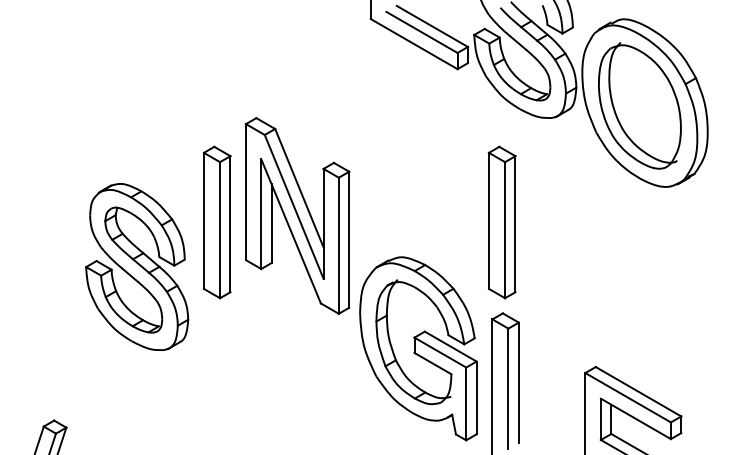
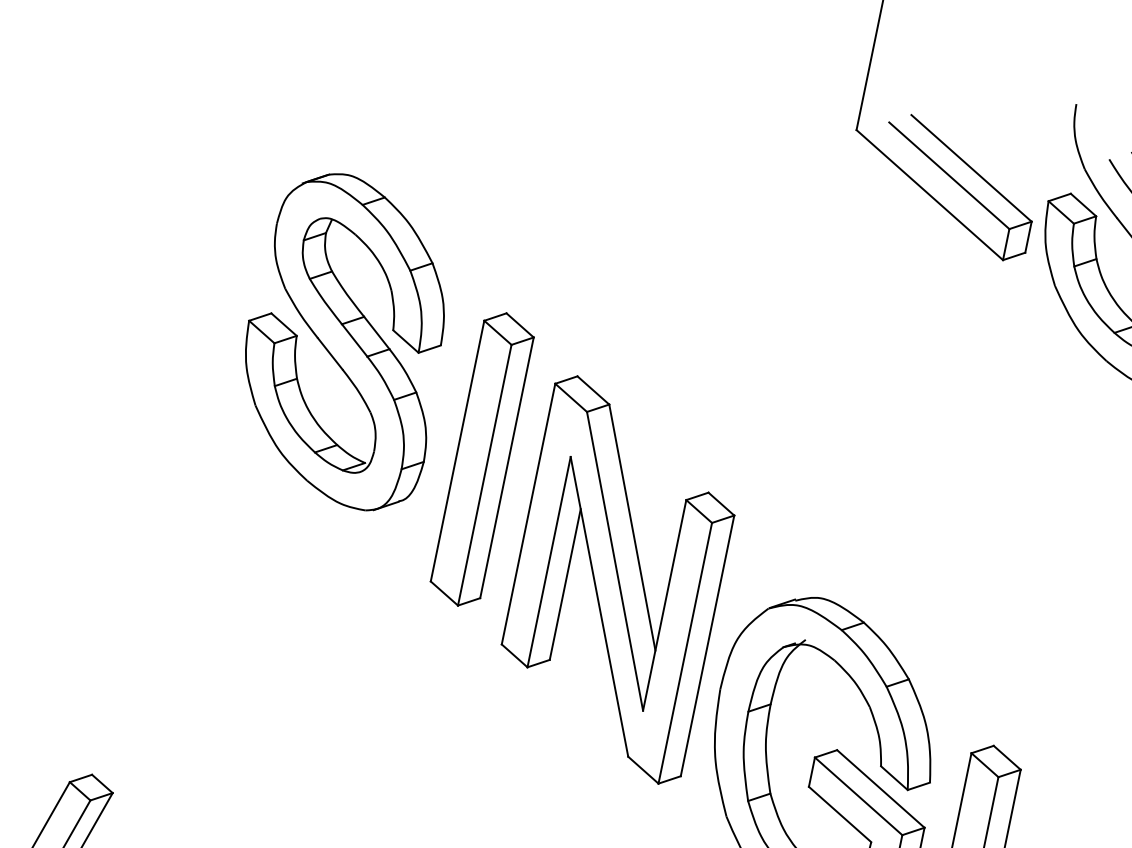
part: (297, 215) -> (618, 579), moved
part: (501, 222) -> (1026, 571), removed
part: (137, 266) -> (347, 339), moved

